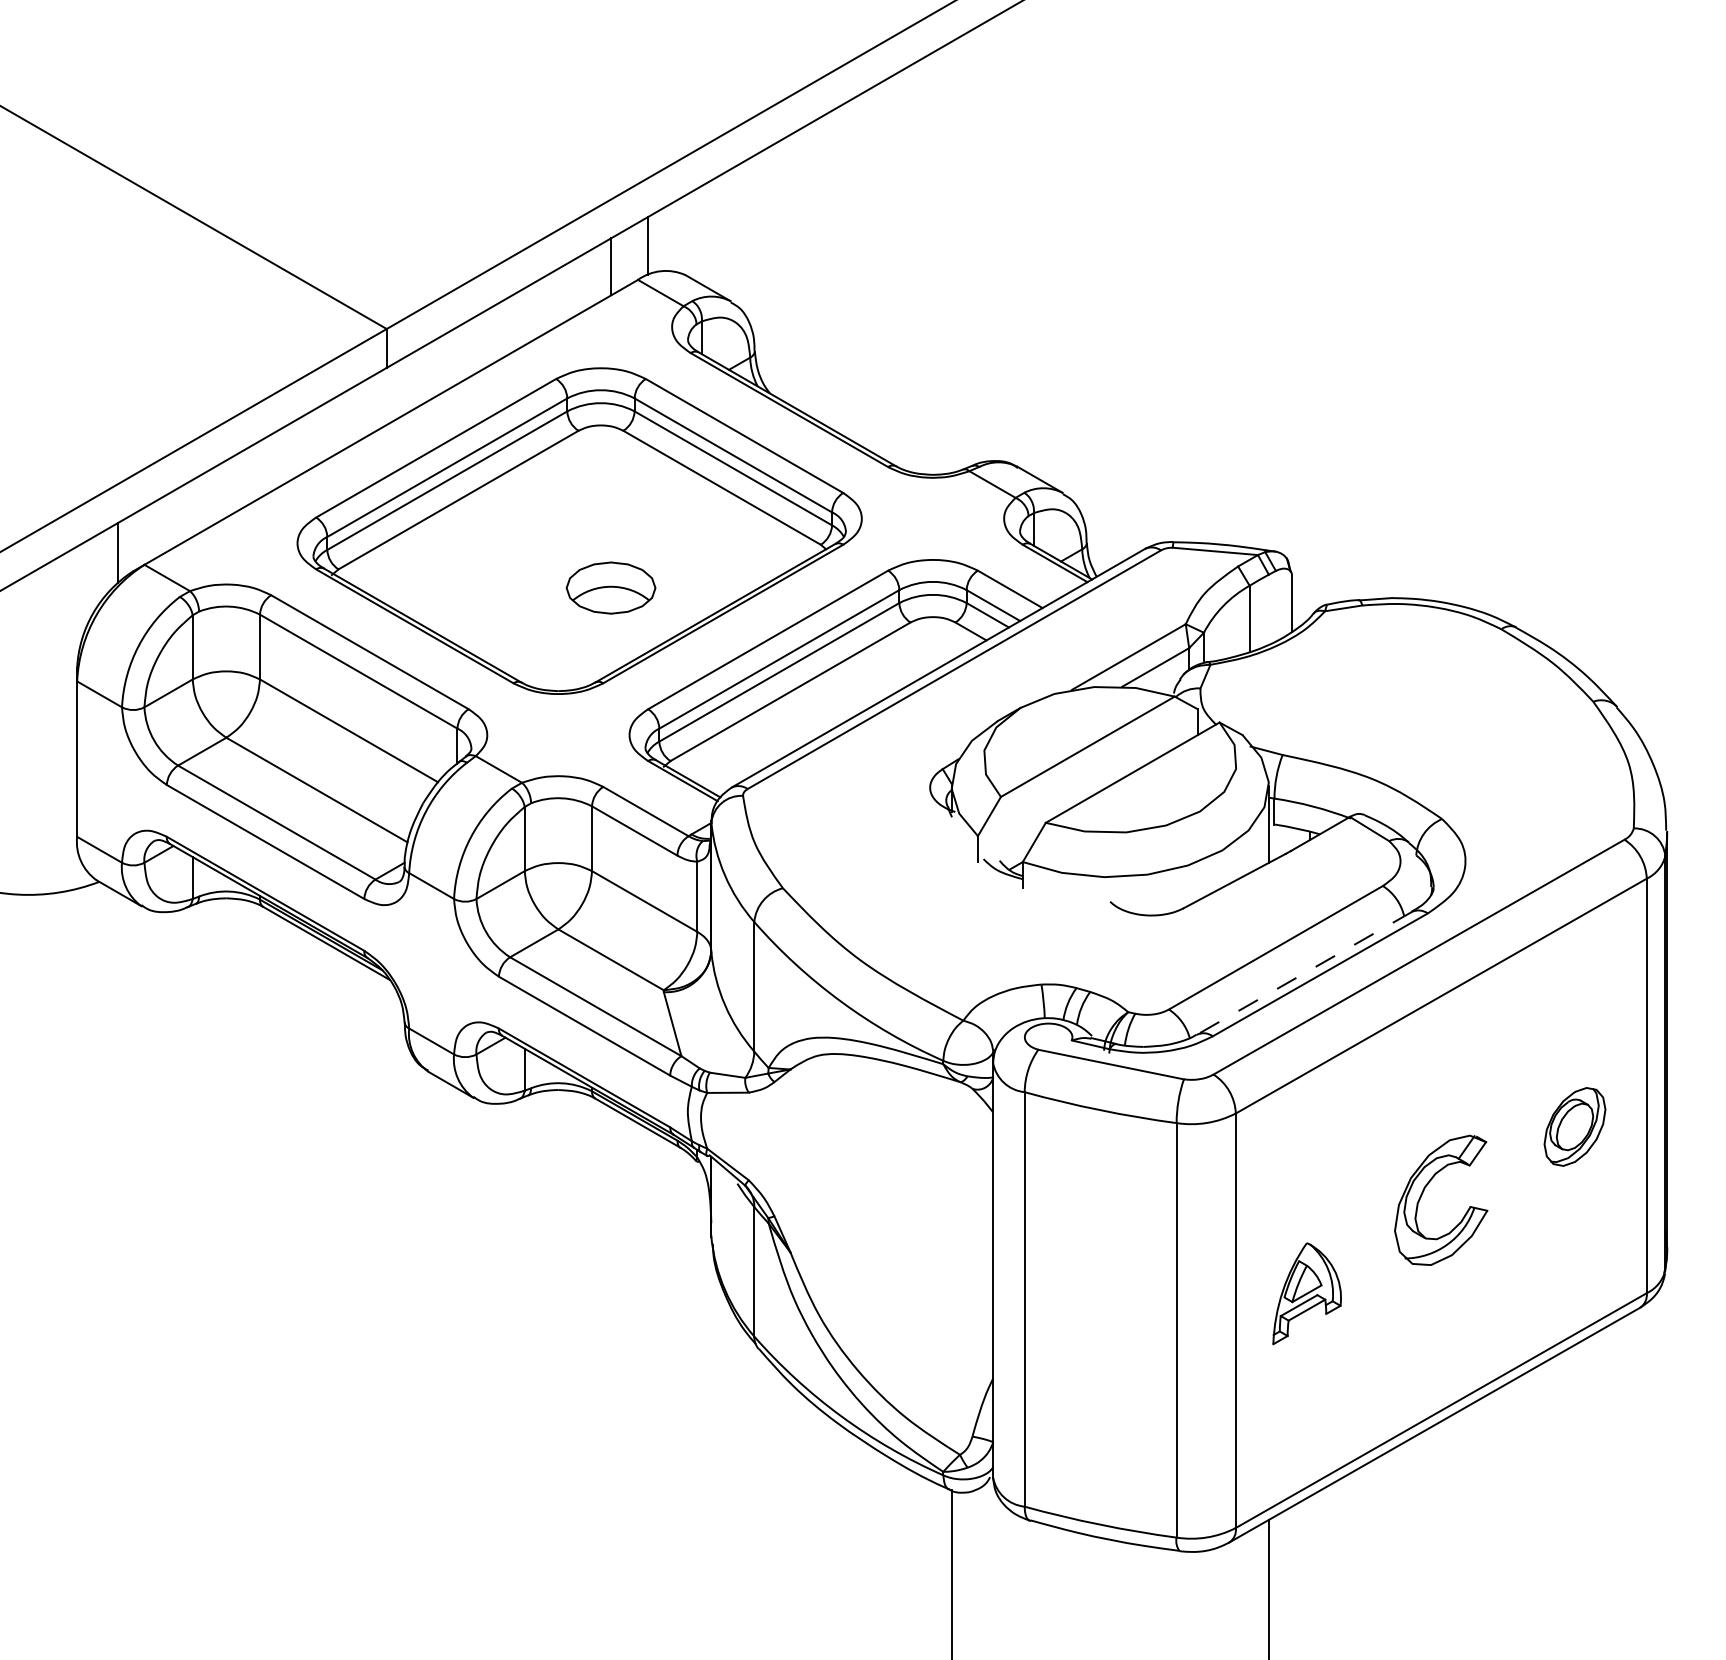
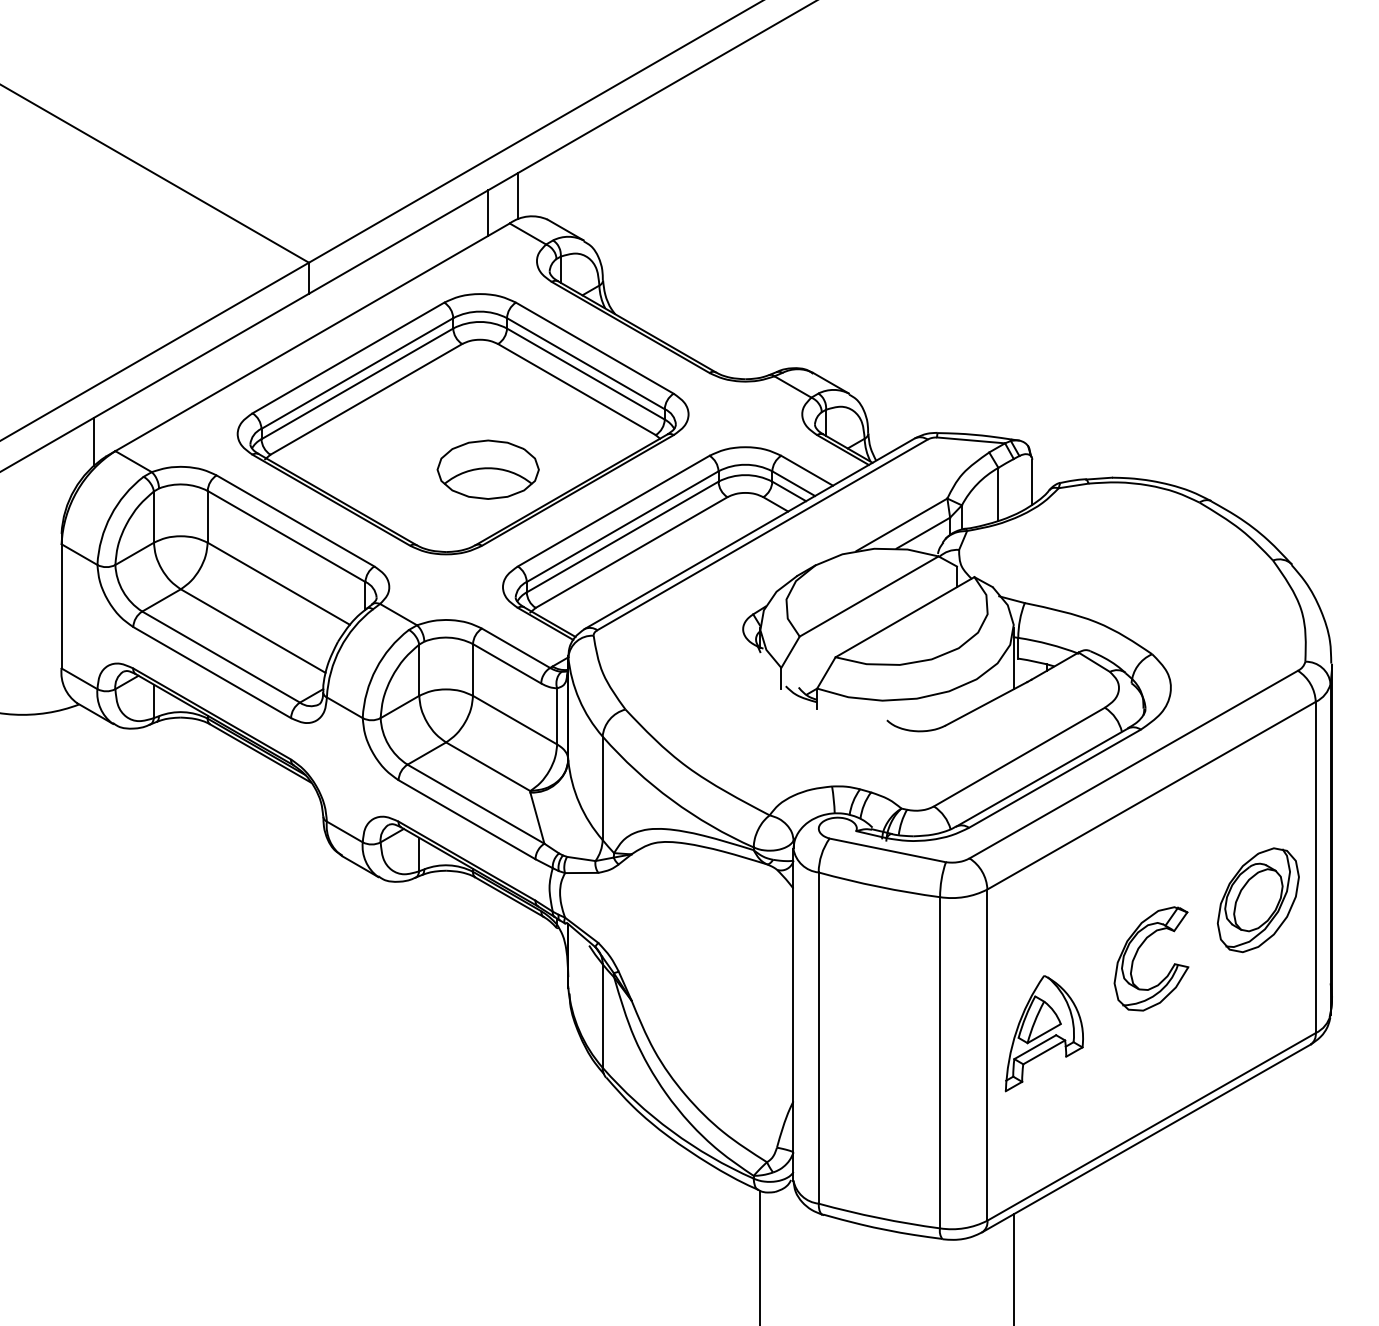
part: (610, 587) -> (487, 469), size x1.43
line: (1304, 973) -> (1042, 777), dashed -> solid
part: (1574, 1126) -> (1257, 899), size x1.67
part: (1306, 1293) -> (1043, 1033), size x1.43

